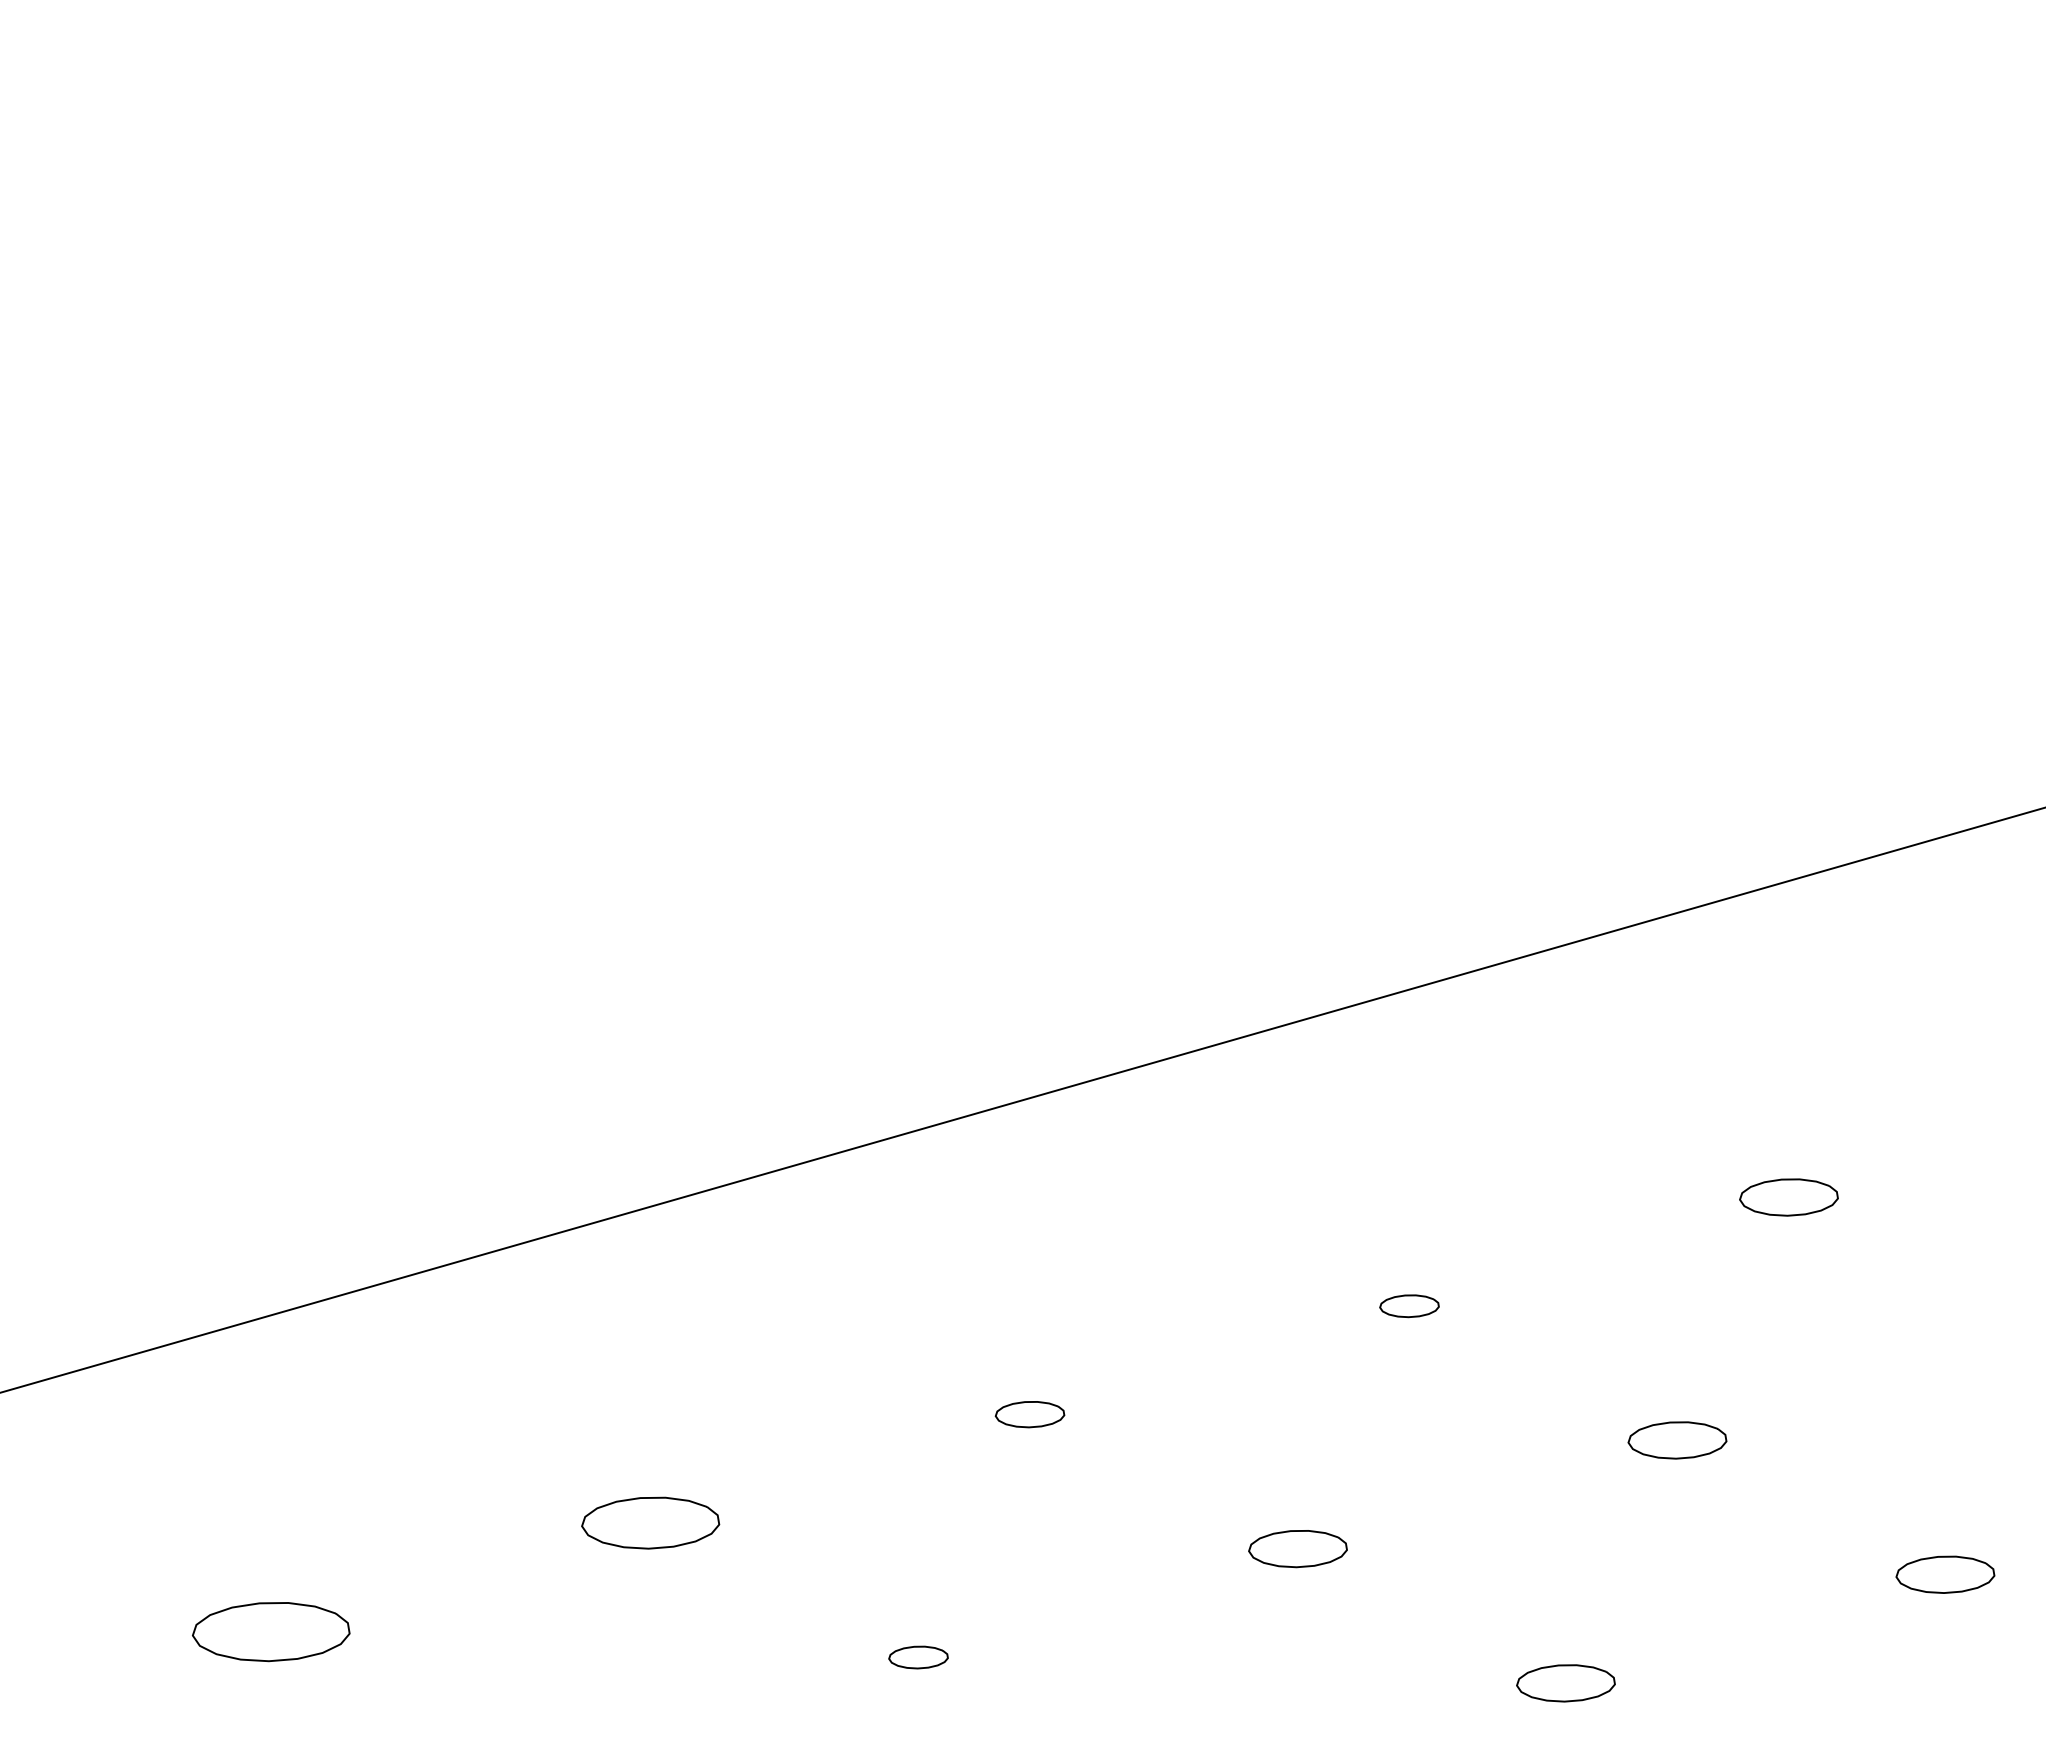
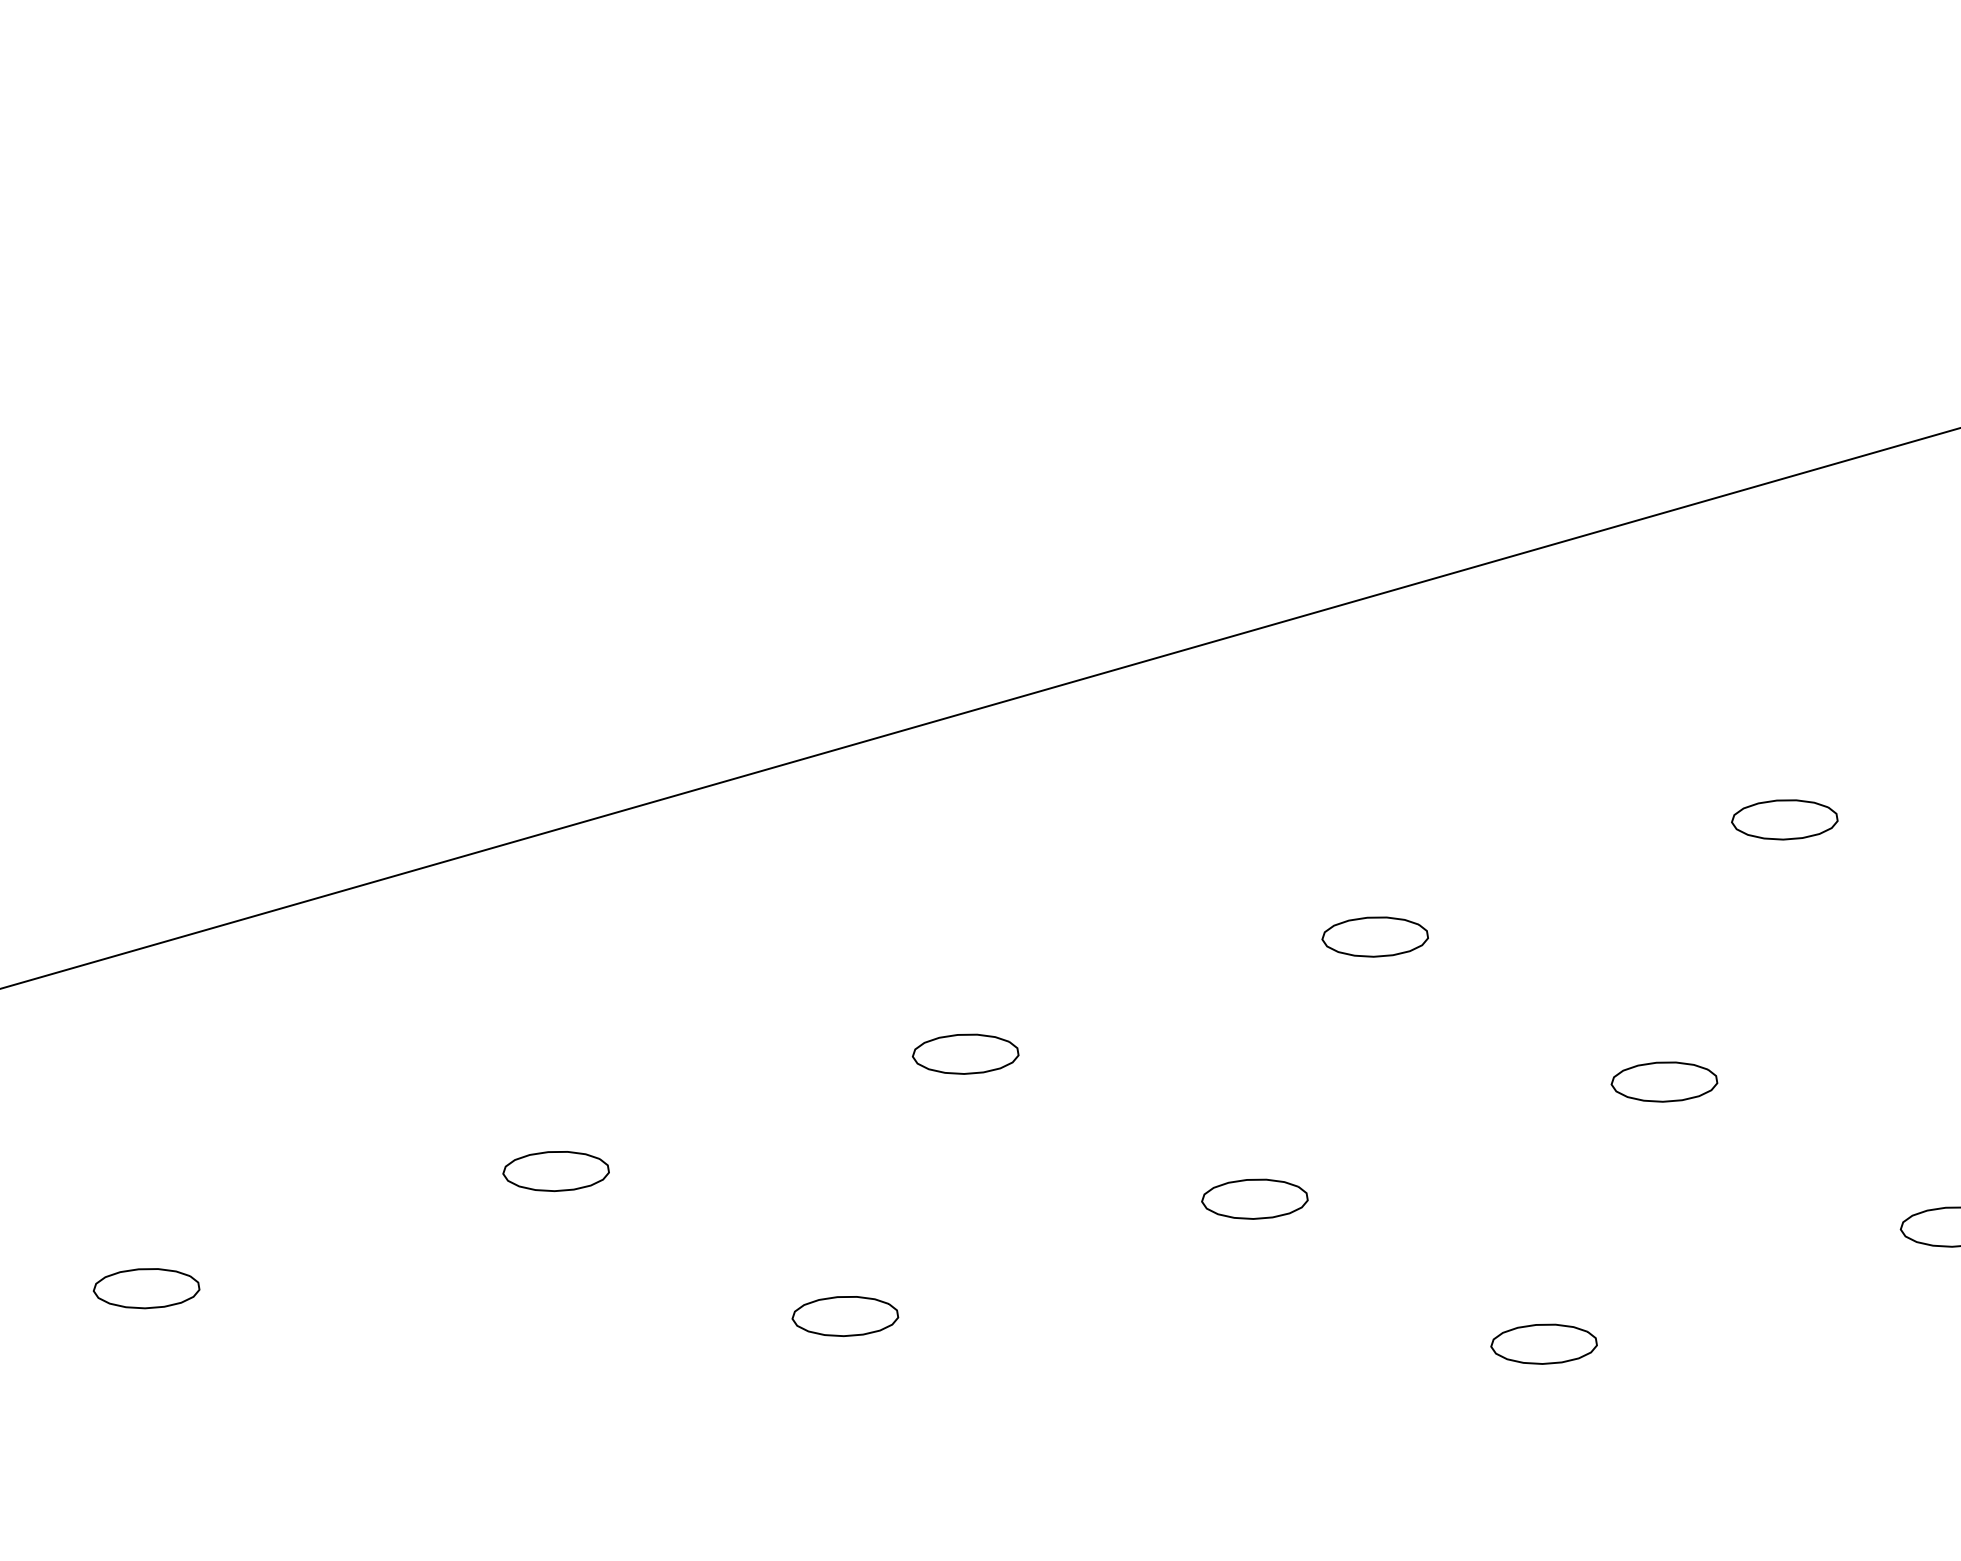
part: (1409, 1306) -> (1375, 937), size x1.67
part: (1029, 1414) -> (965, 1054), size x1.43
part: (650, 1523) -> (556, 1171), size x0.71
part: (270, 1631) -> (145, 1288), size x0.62
part: (918, 1657) -> (845, 1316), size x1.67

